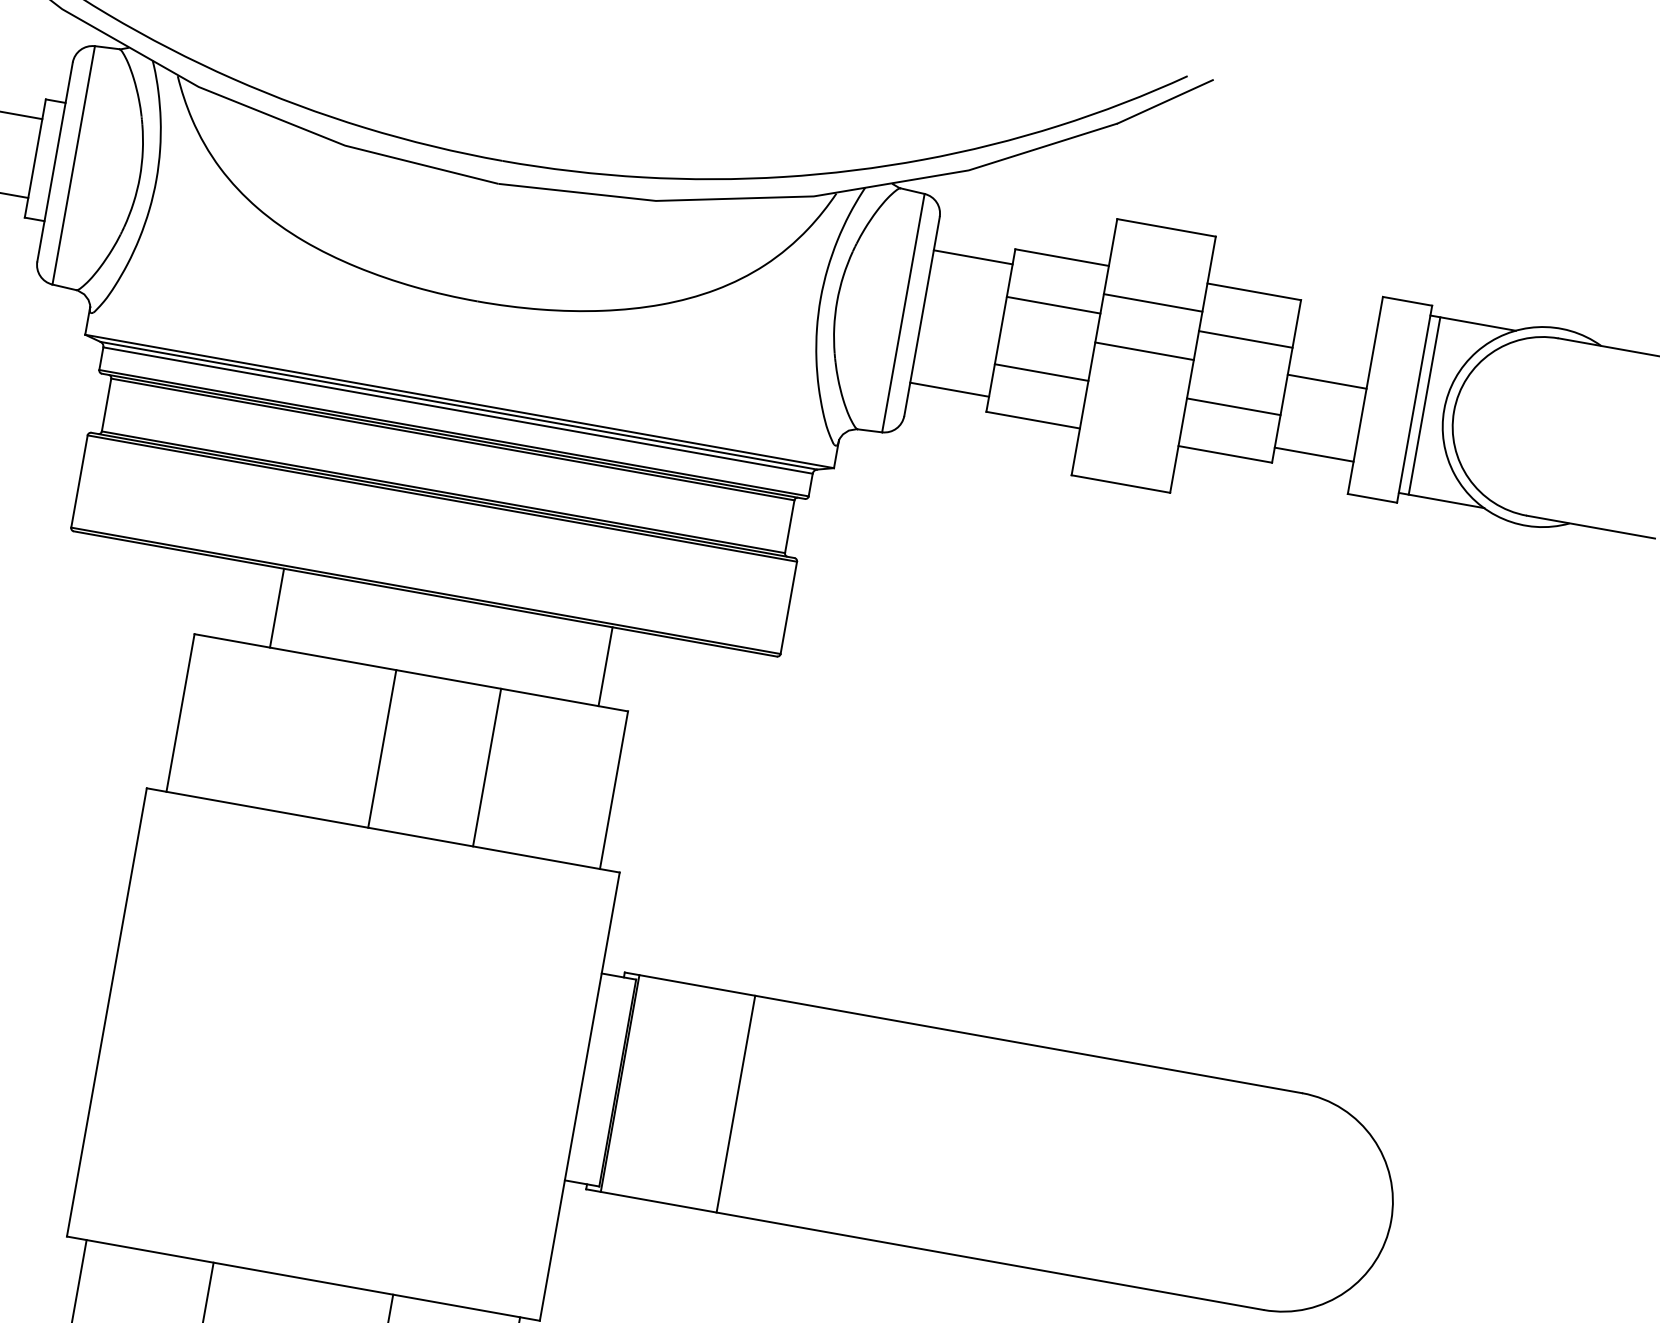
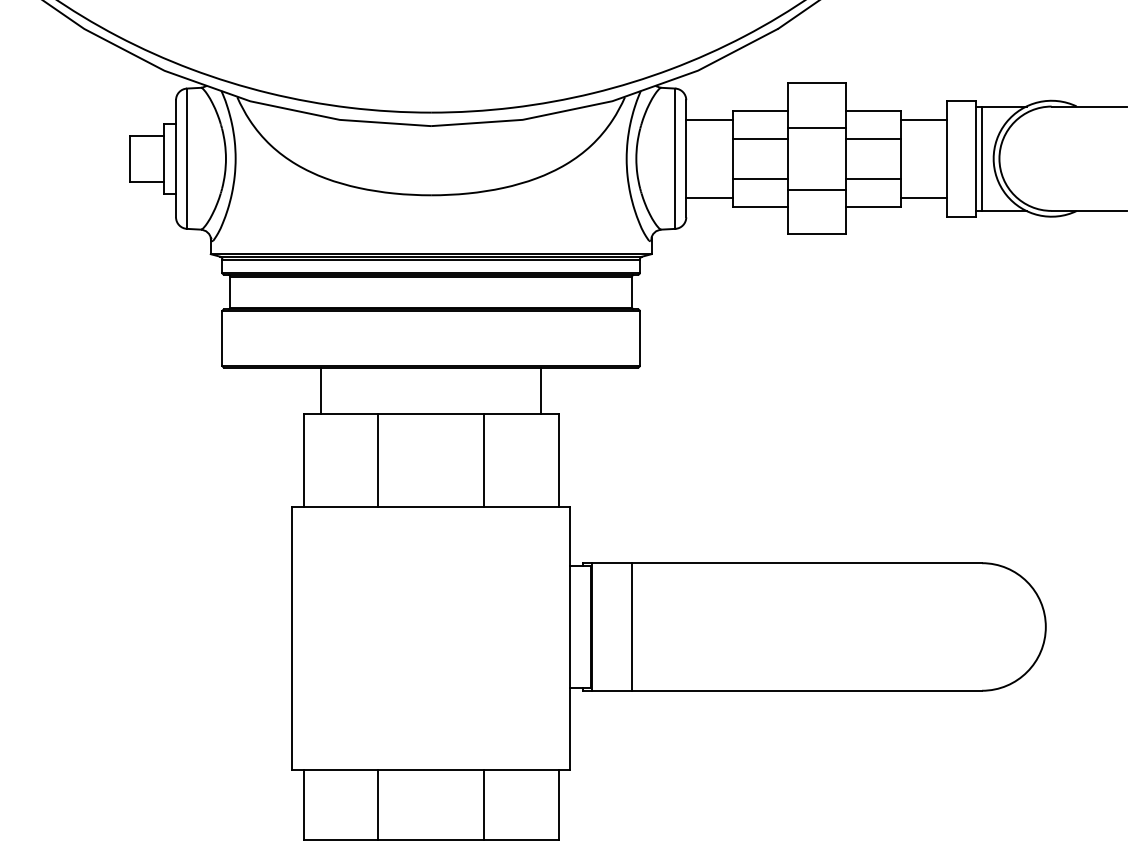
line: (1144, 350) -> (816, 189), moved
line: (1326, 381) -> (923, 119), moved
line: (276, 607) -> (320, 390), moved
line: (382, 747) -> (378, 459), moved
line: (736, 1103) -> (632, 626), moved

